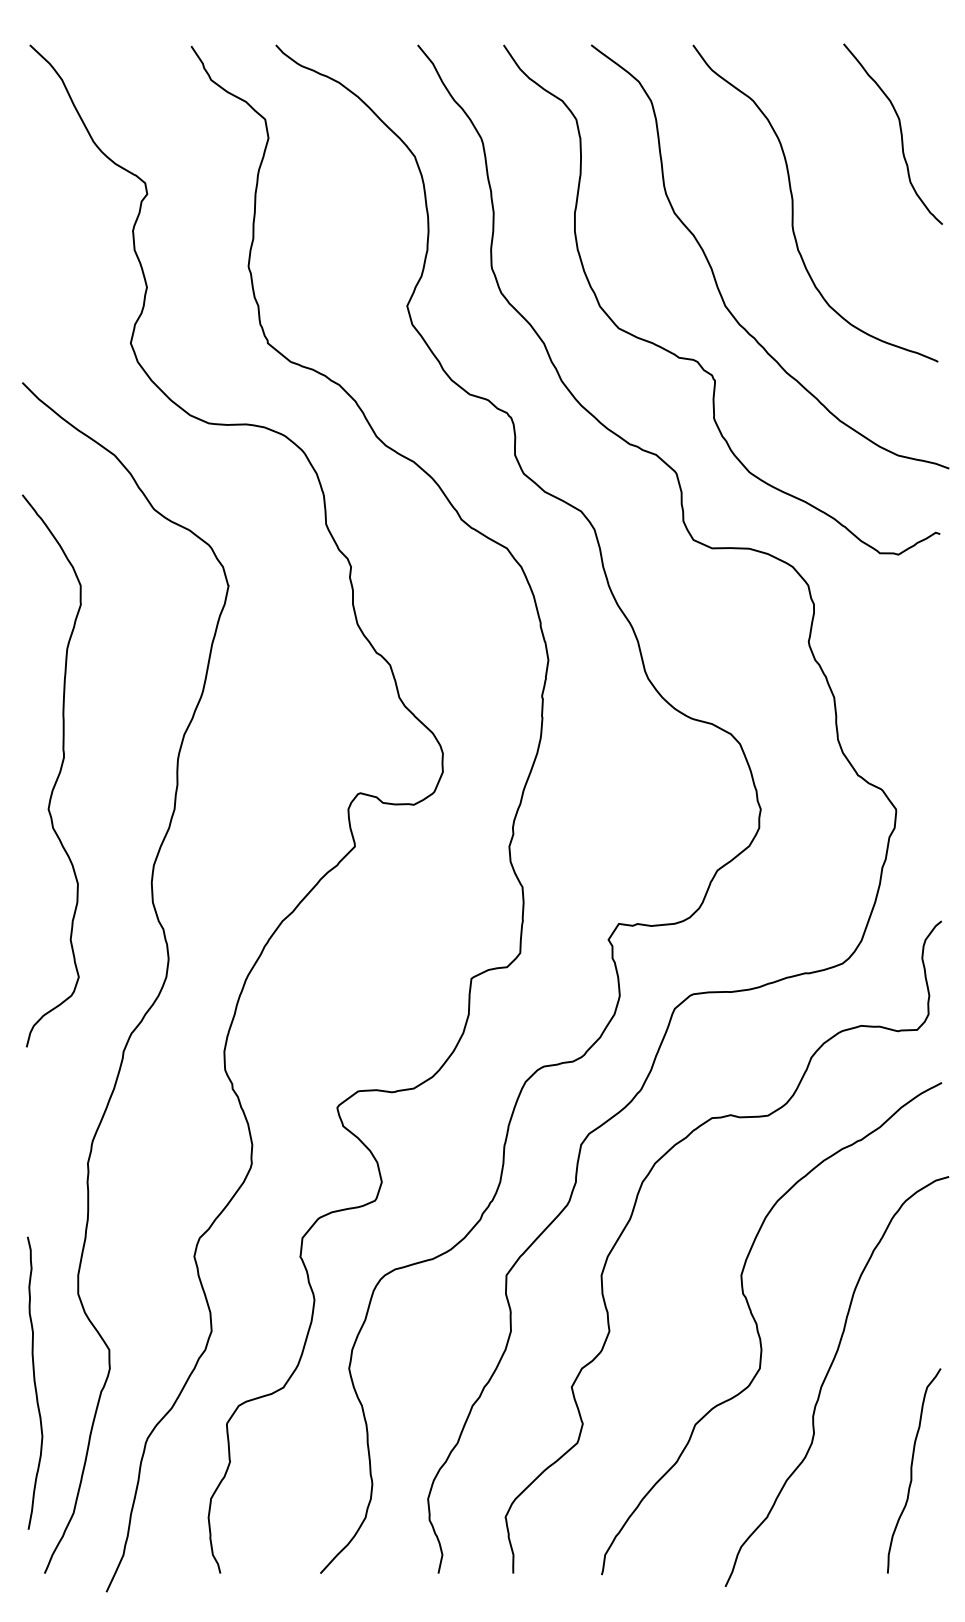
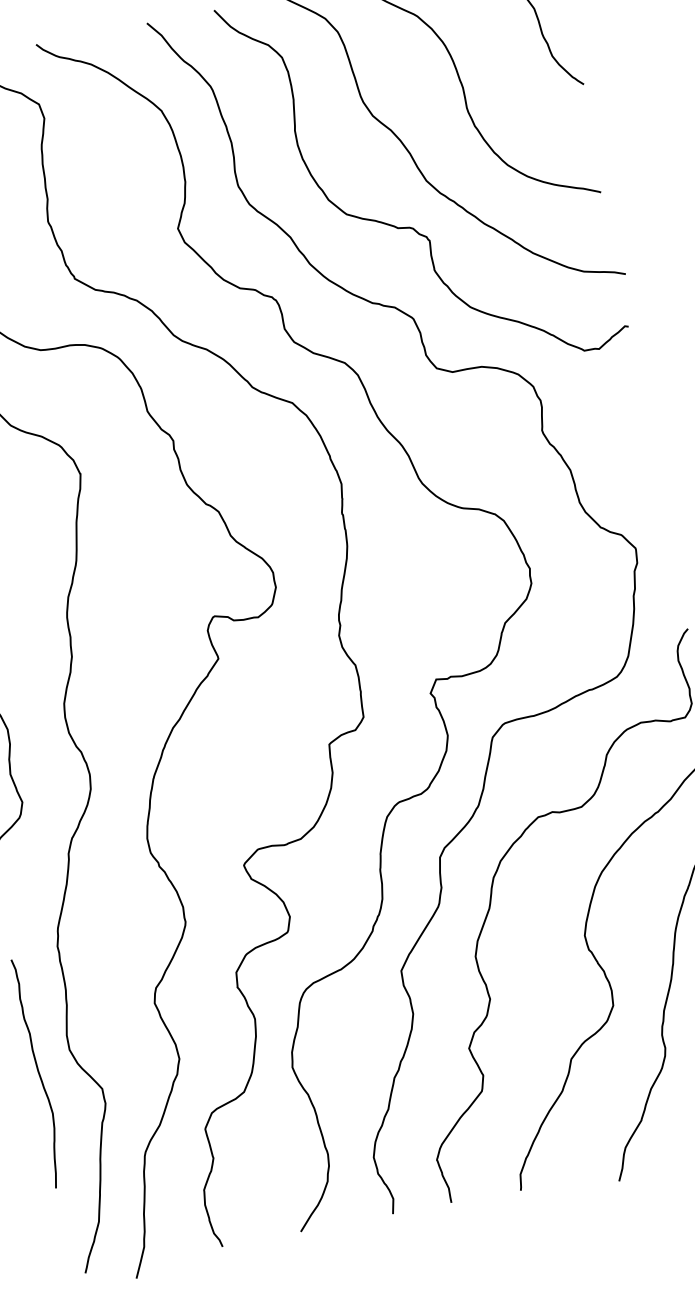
curve: (35, 1382) -> (39, 1072), moved

